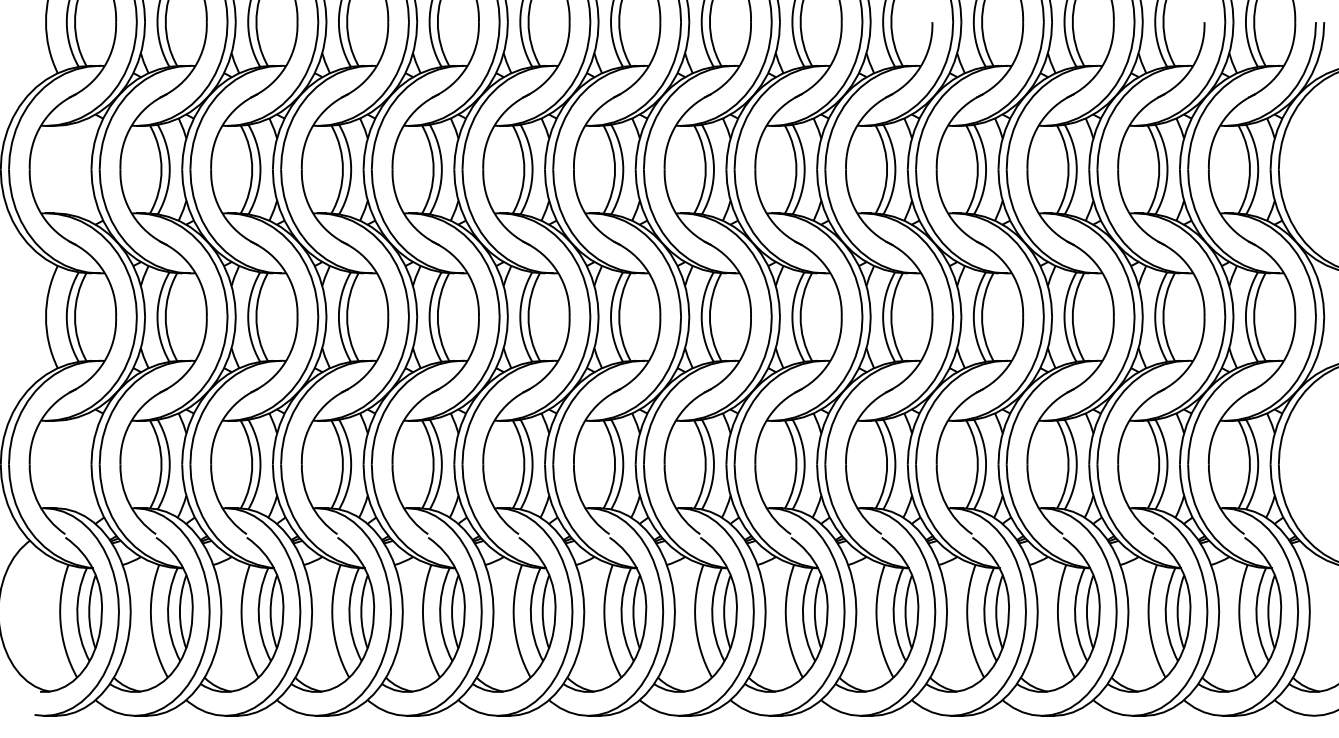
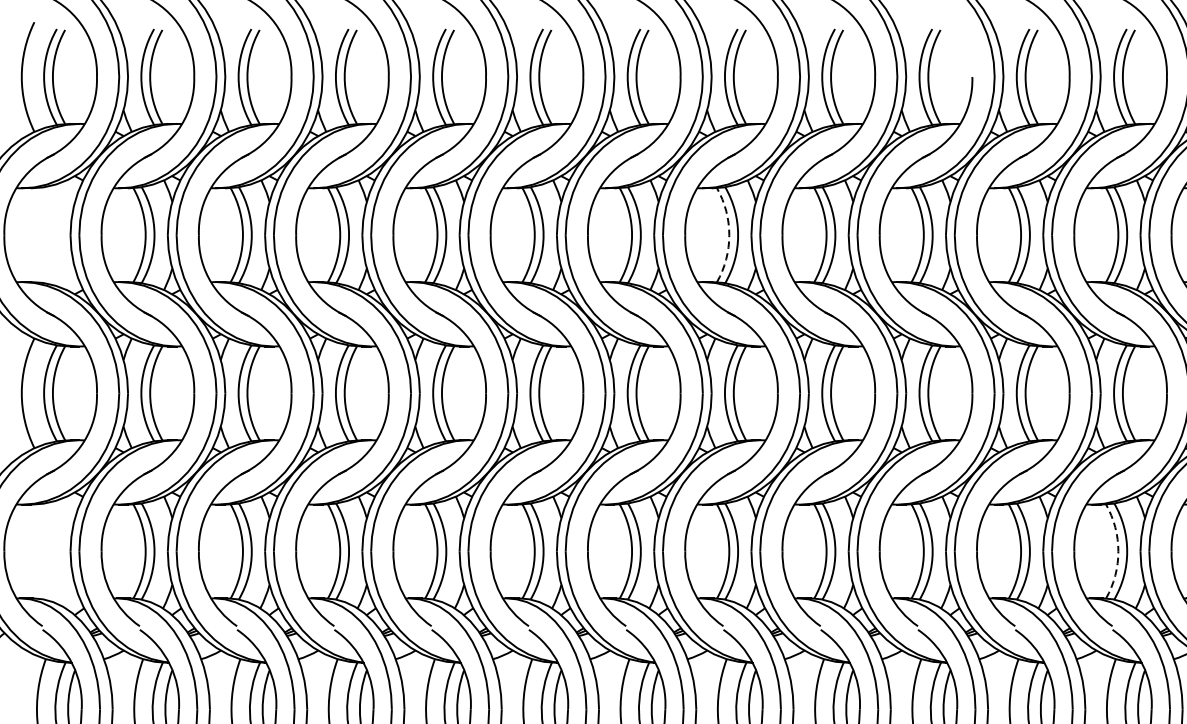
arc: (705, 169) -> (729, 235), solid -> dashed
arc: (1068, 464) -> (1118, 551), solid -> dashed

